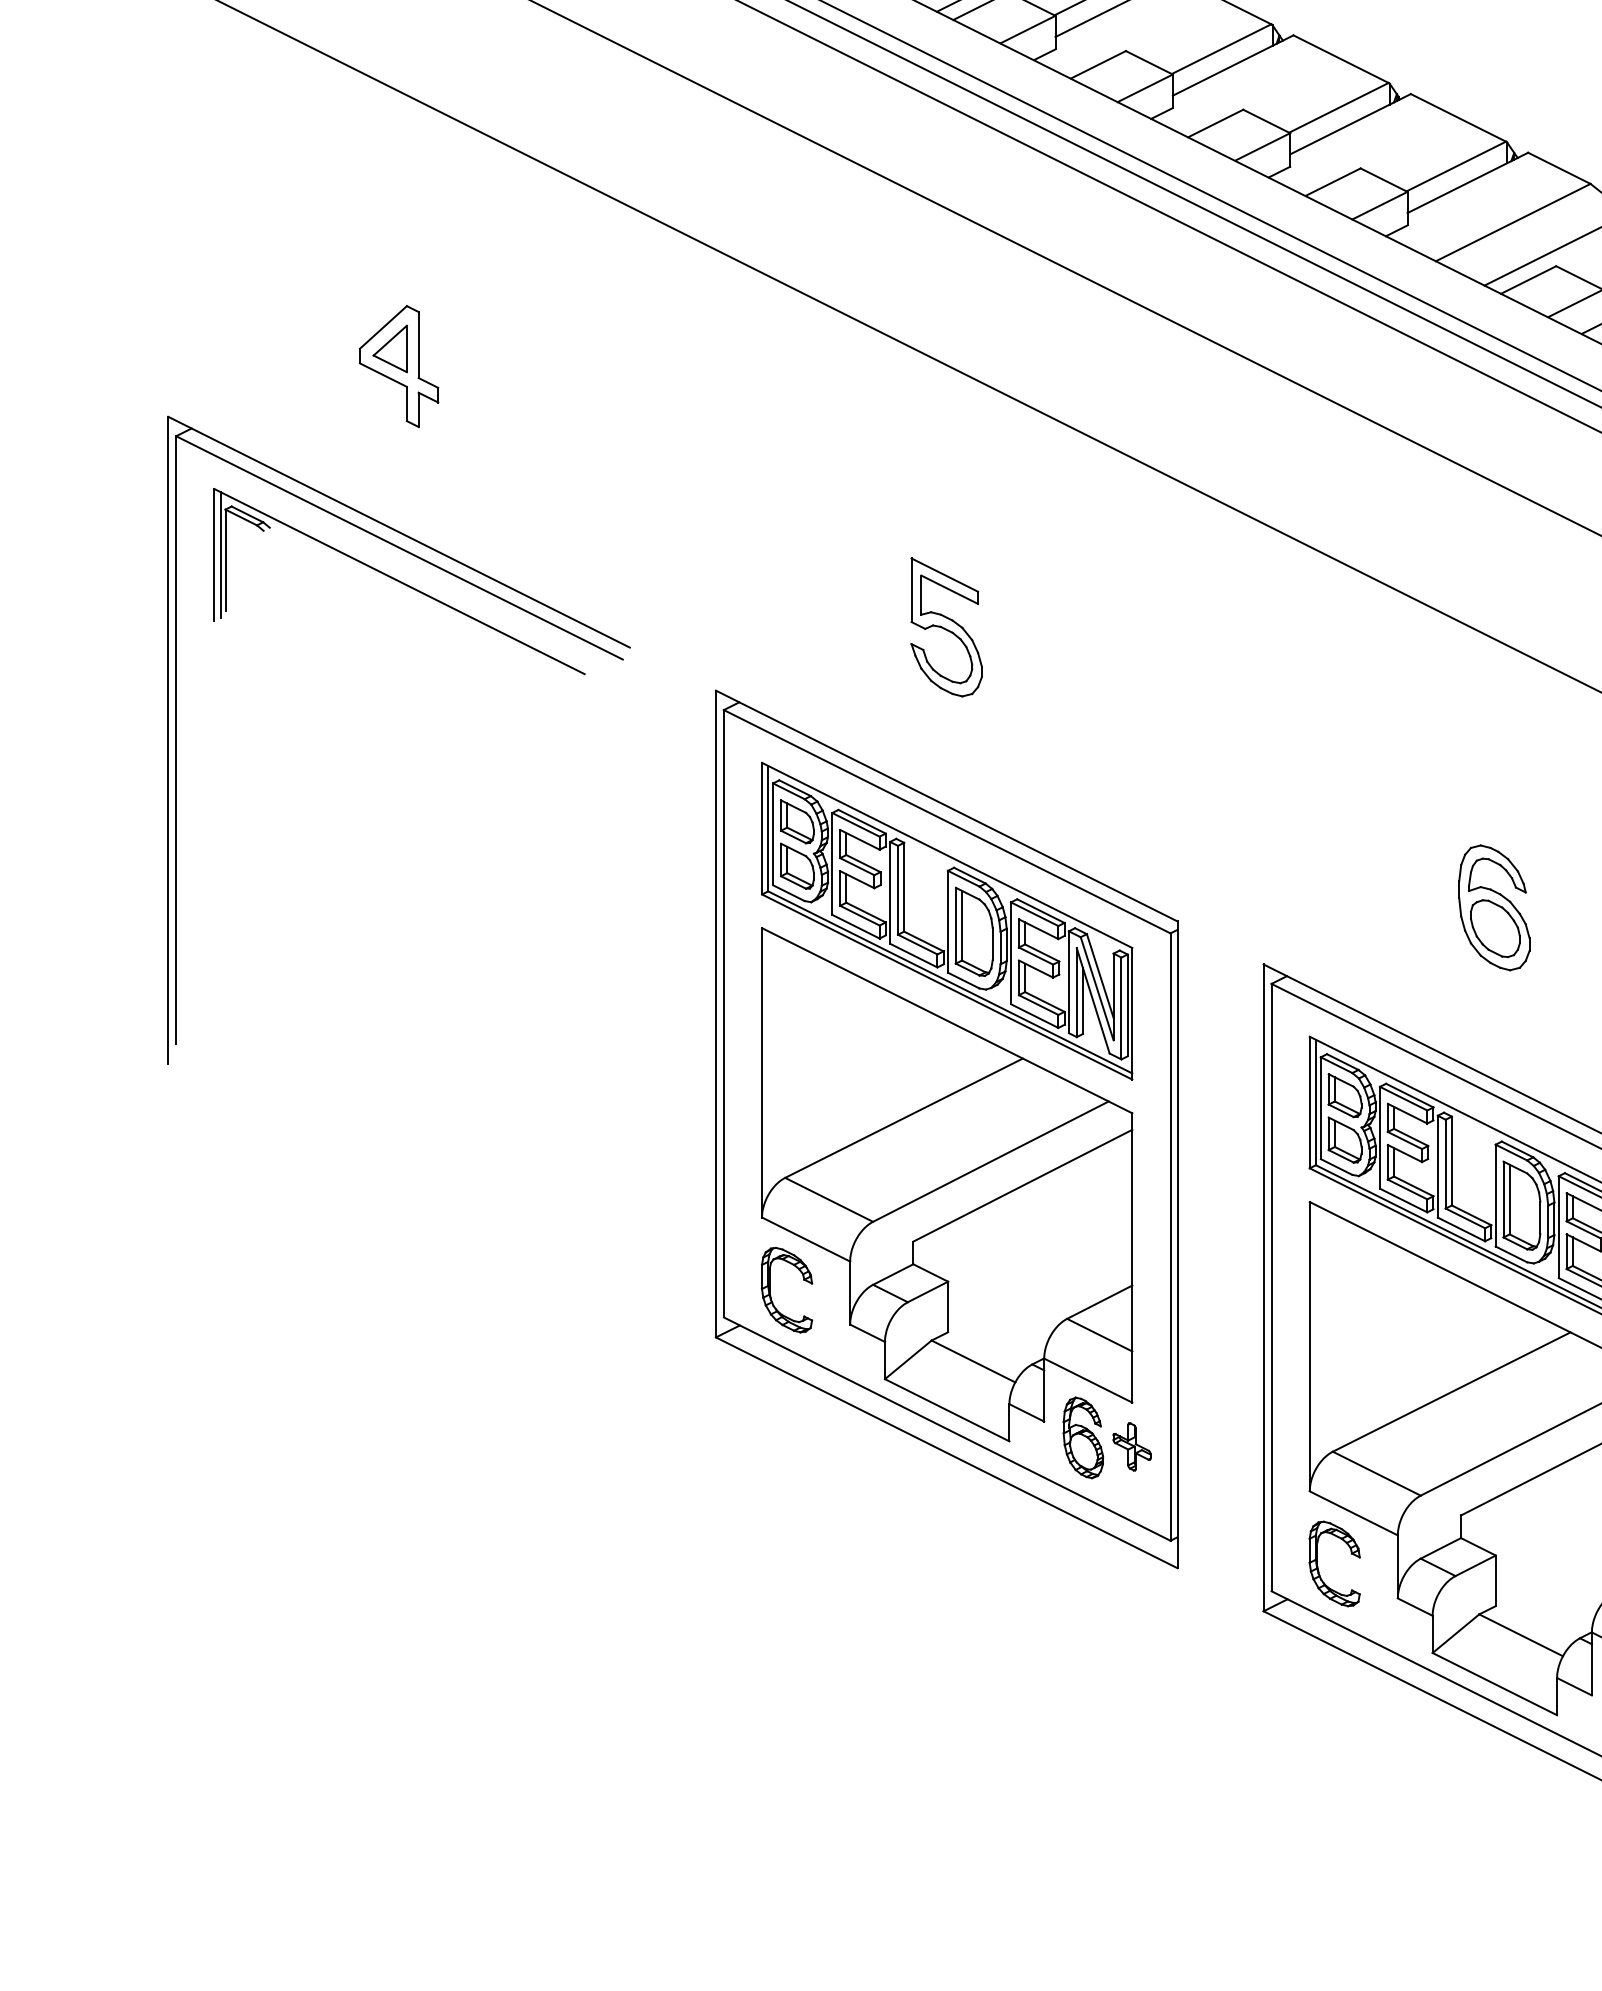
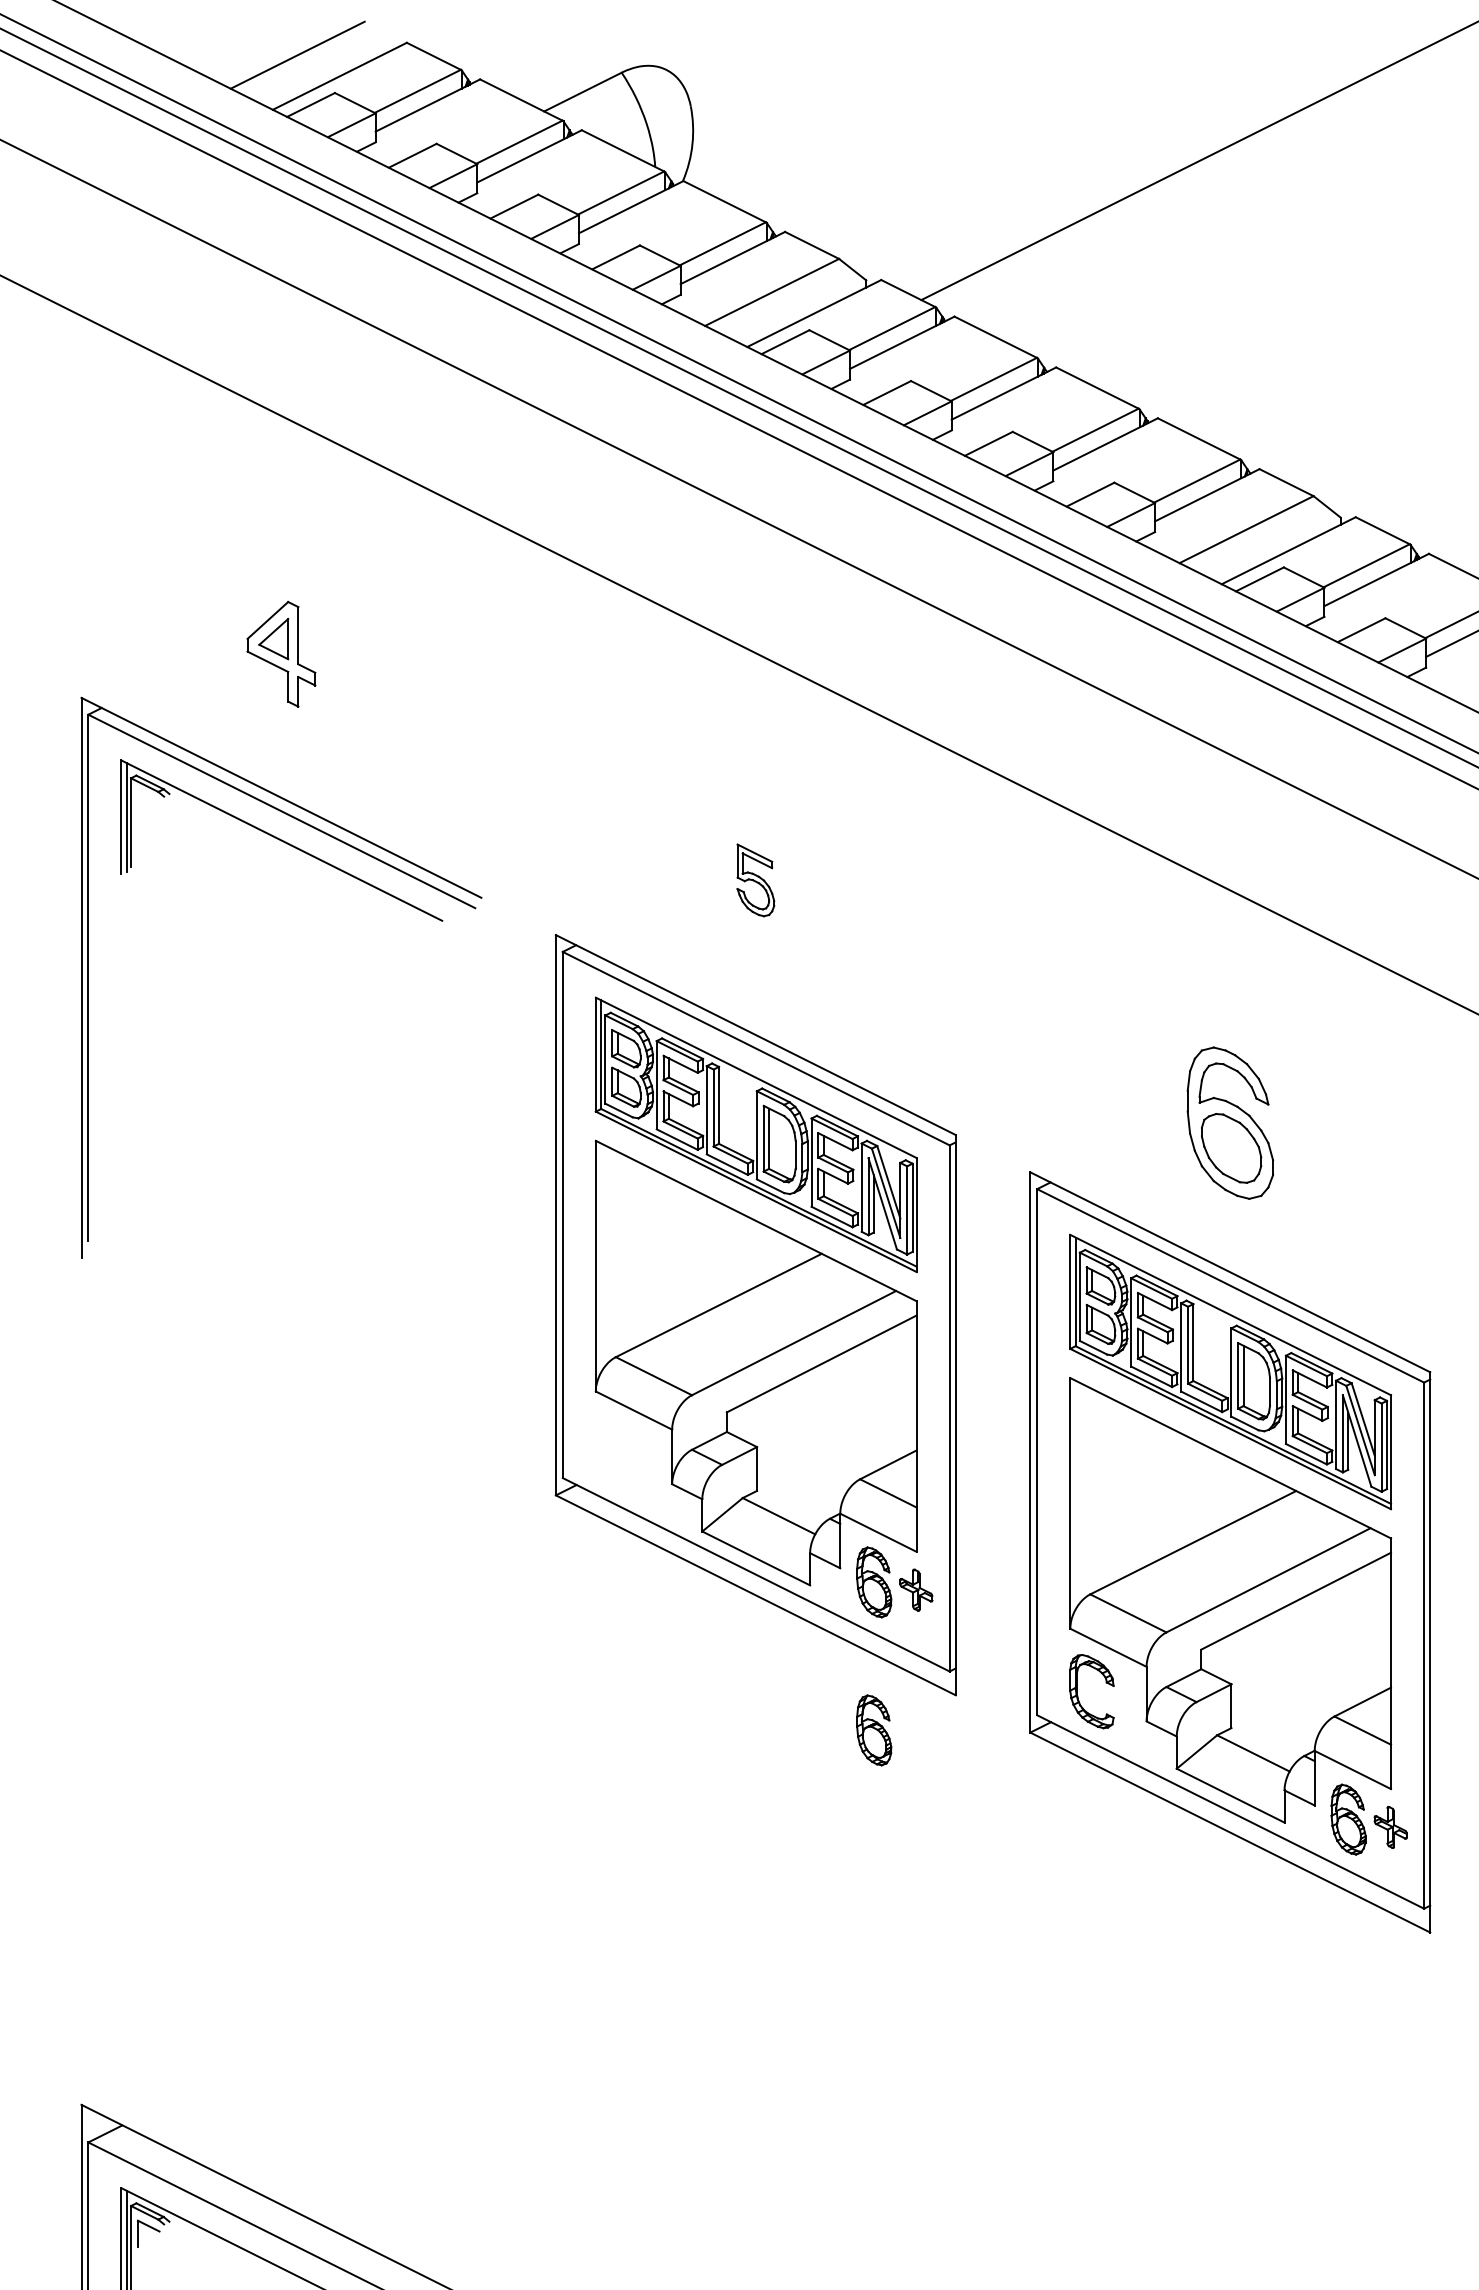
part: (946, 627) -> (755, 880), size x0.6
part: (1493, 908) -> (1229, 1123), size x1.4
part: (770, 1292) -> (603, 1456), removed
part: (1083, 1608) -> (874, 1730), added

